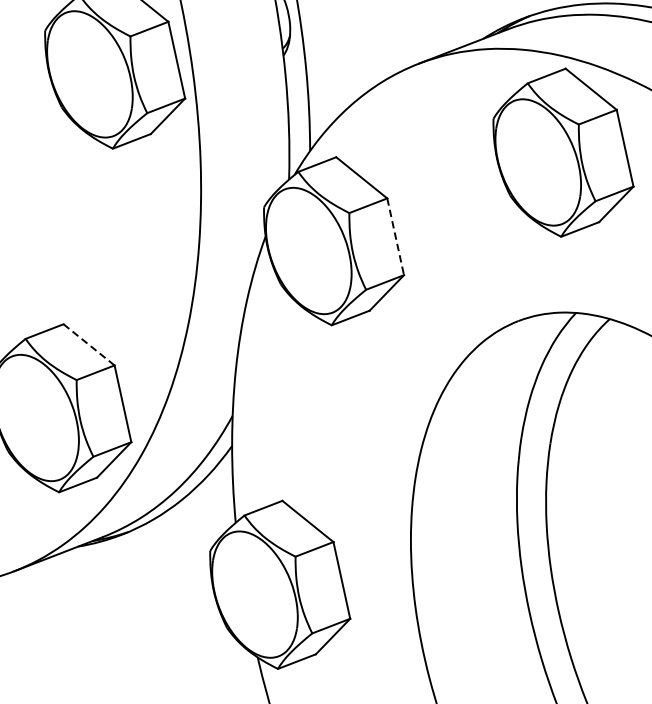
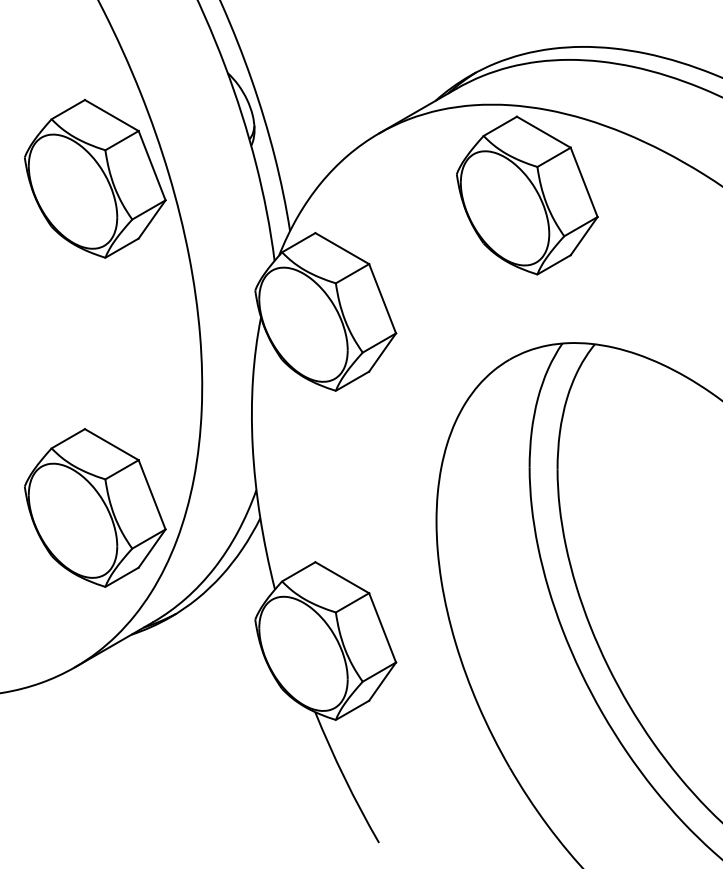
line: (395, 237) -> (382, 299), dashed -> solid
line: (89, 344) -> (112, 444), dashed -> solid

